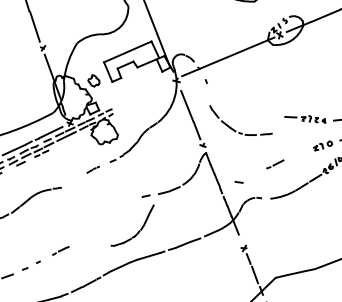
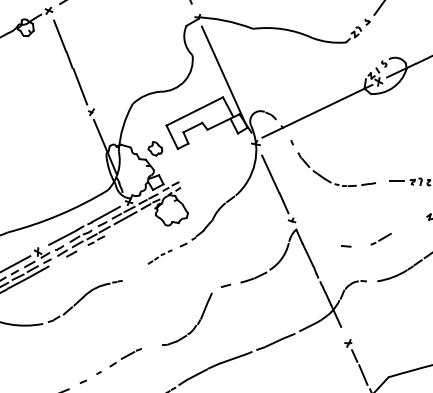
part: (236, 130) -> (331, 181), moved
part: (92, 169) -> (159, 256), size x1.67
line: (239, 182) -> (346, 246), moved
part: (139, 230) -> (195, 324), moved
part: (60, 250) -> (125, 357), size x1.67

